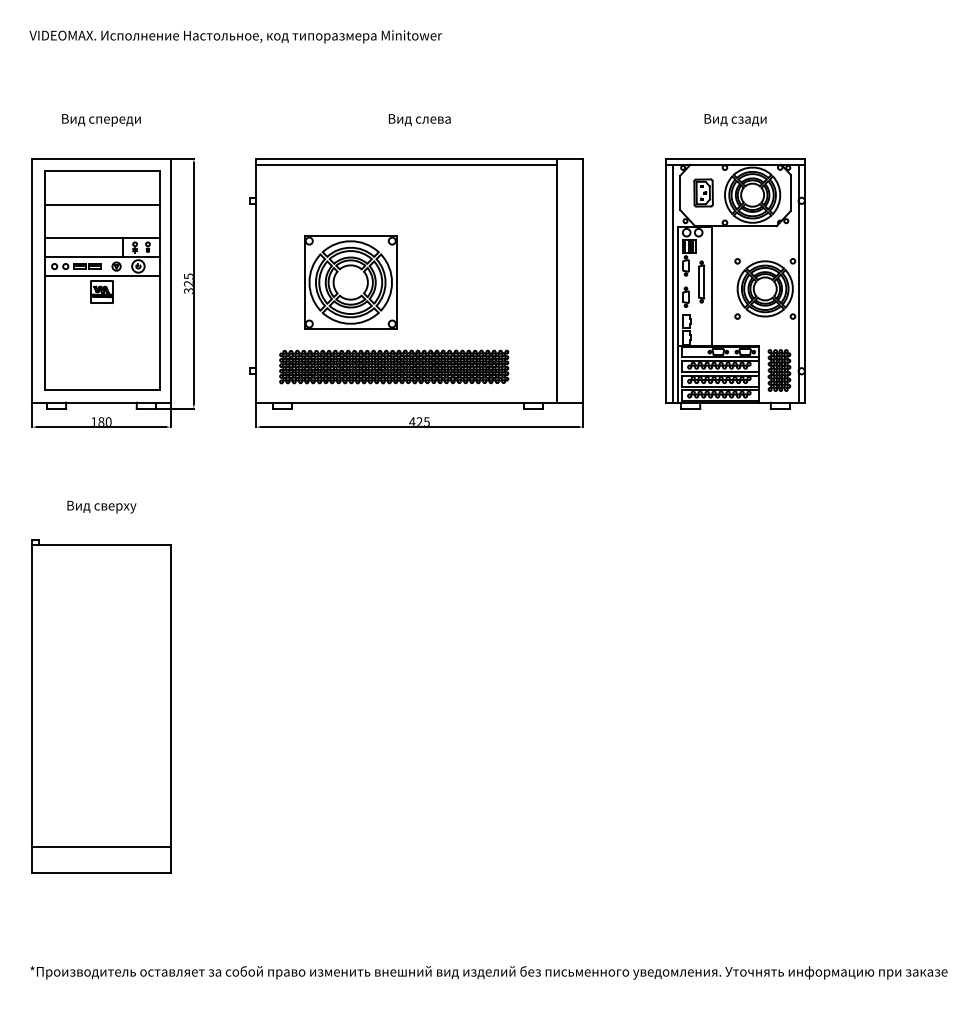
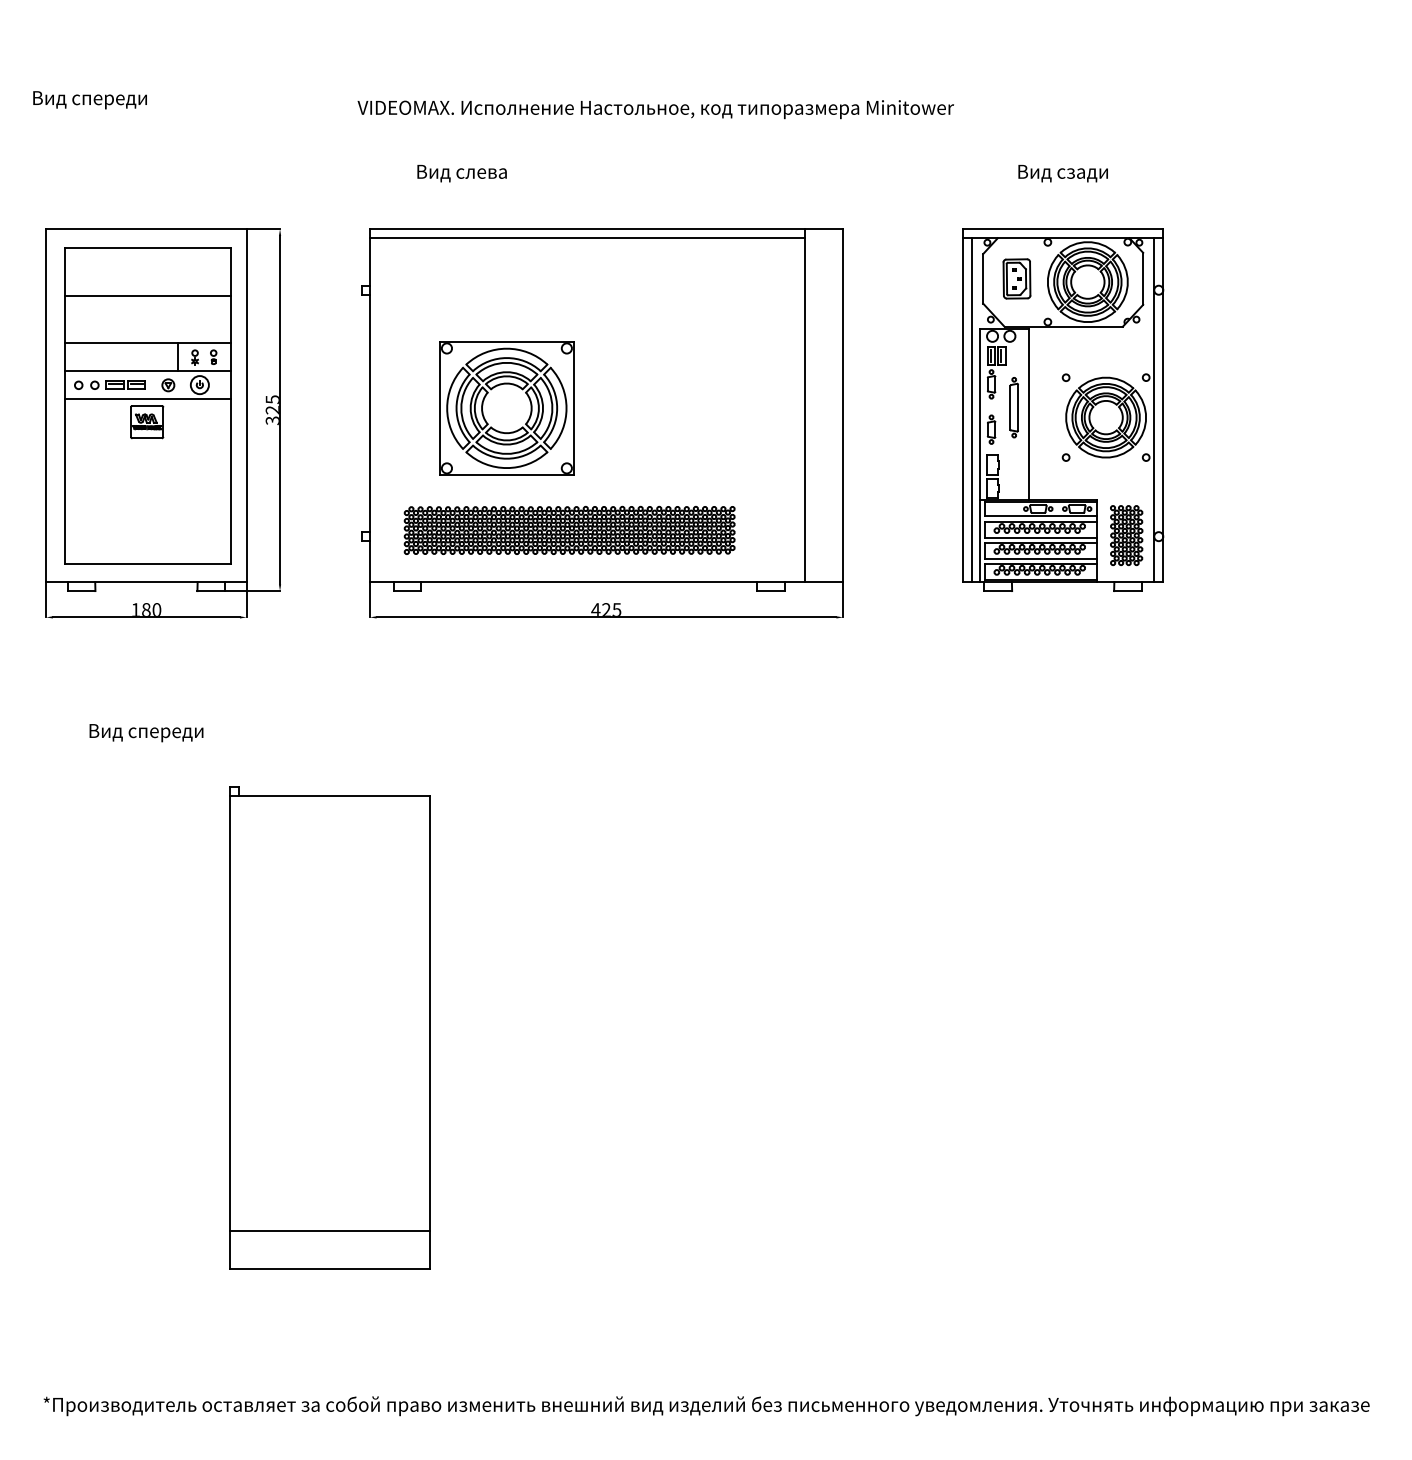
text: (235, 36) -> (655, 109), moved
text: (101, 120) -> (90, 100), moved
text: (419, 120) -> (461, 174), moved
text: (101, 506) -> (146, 732), Вид сверху -> Вид спереди
part: (101, 706) -> (330, 1028), moved

